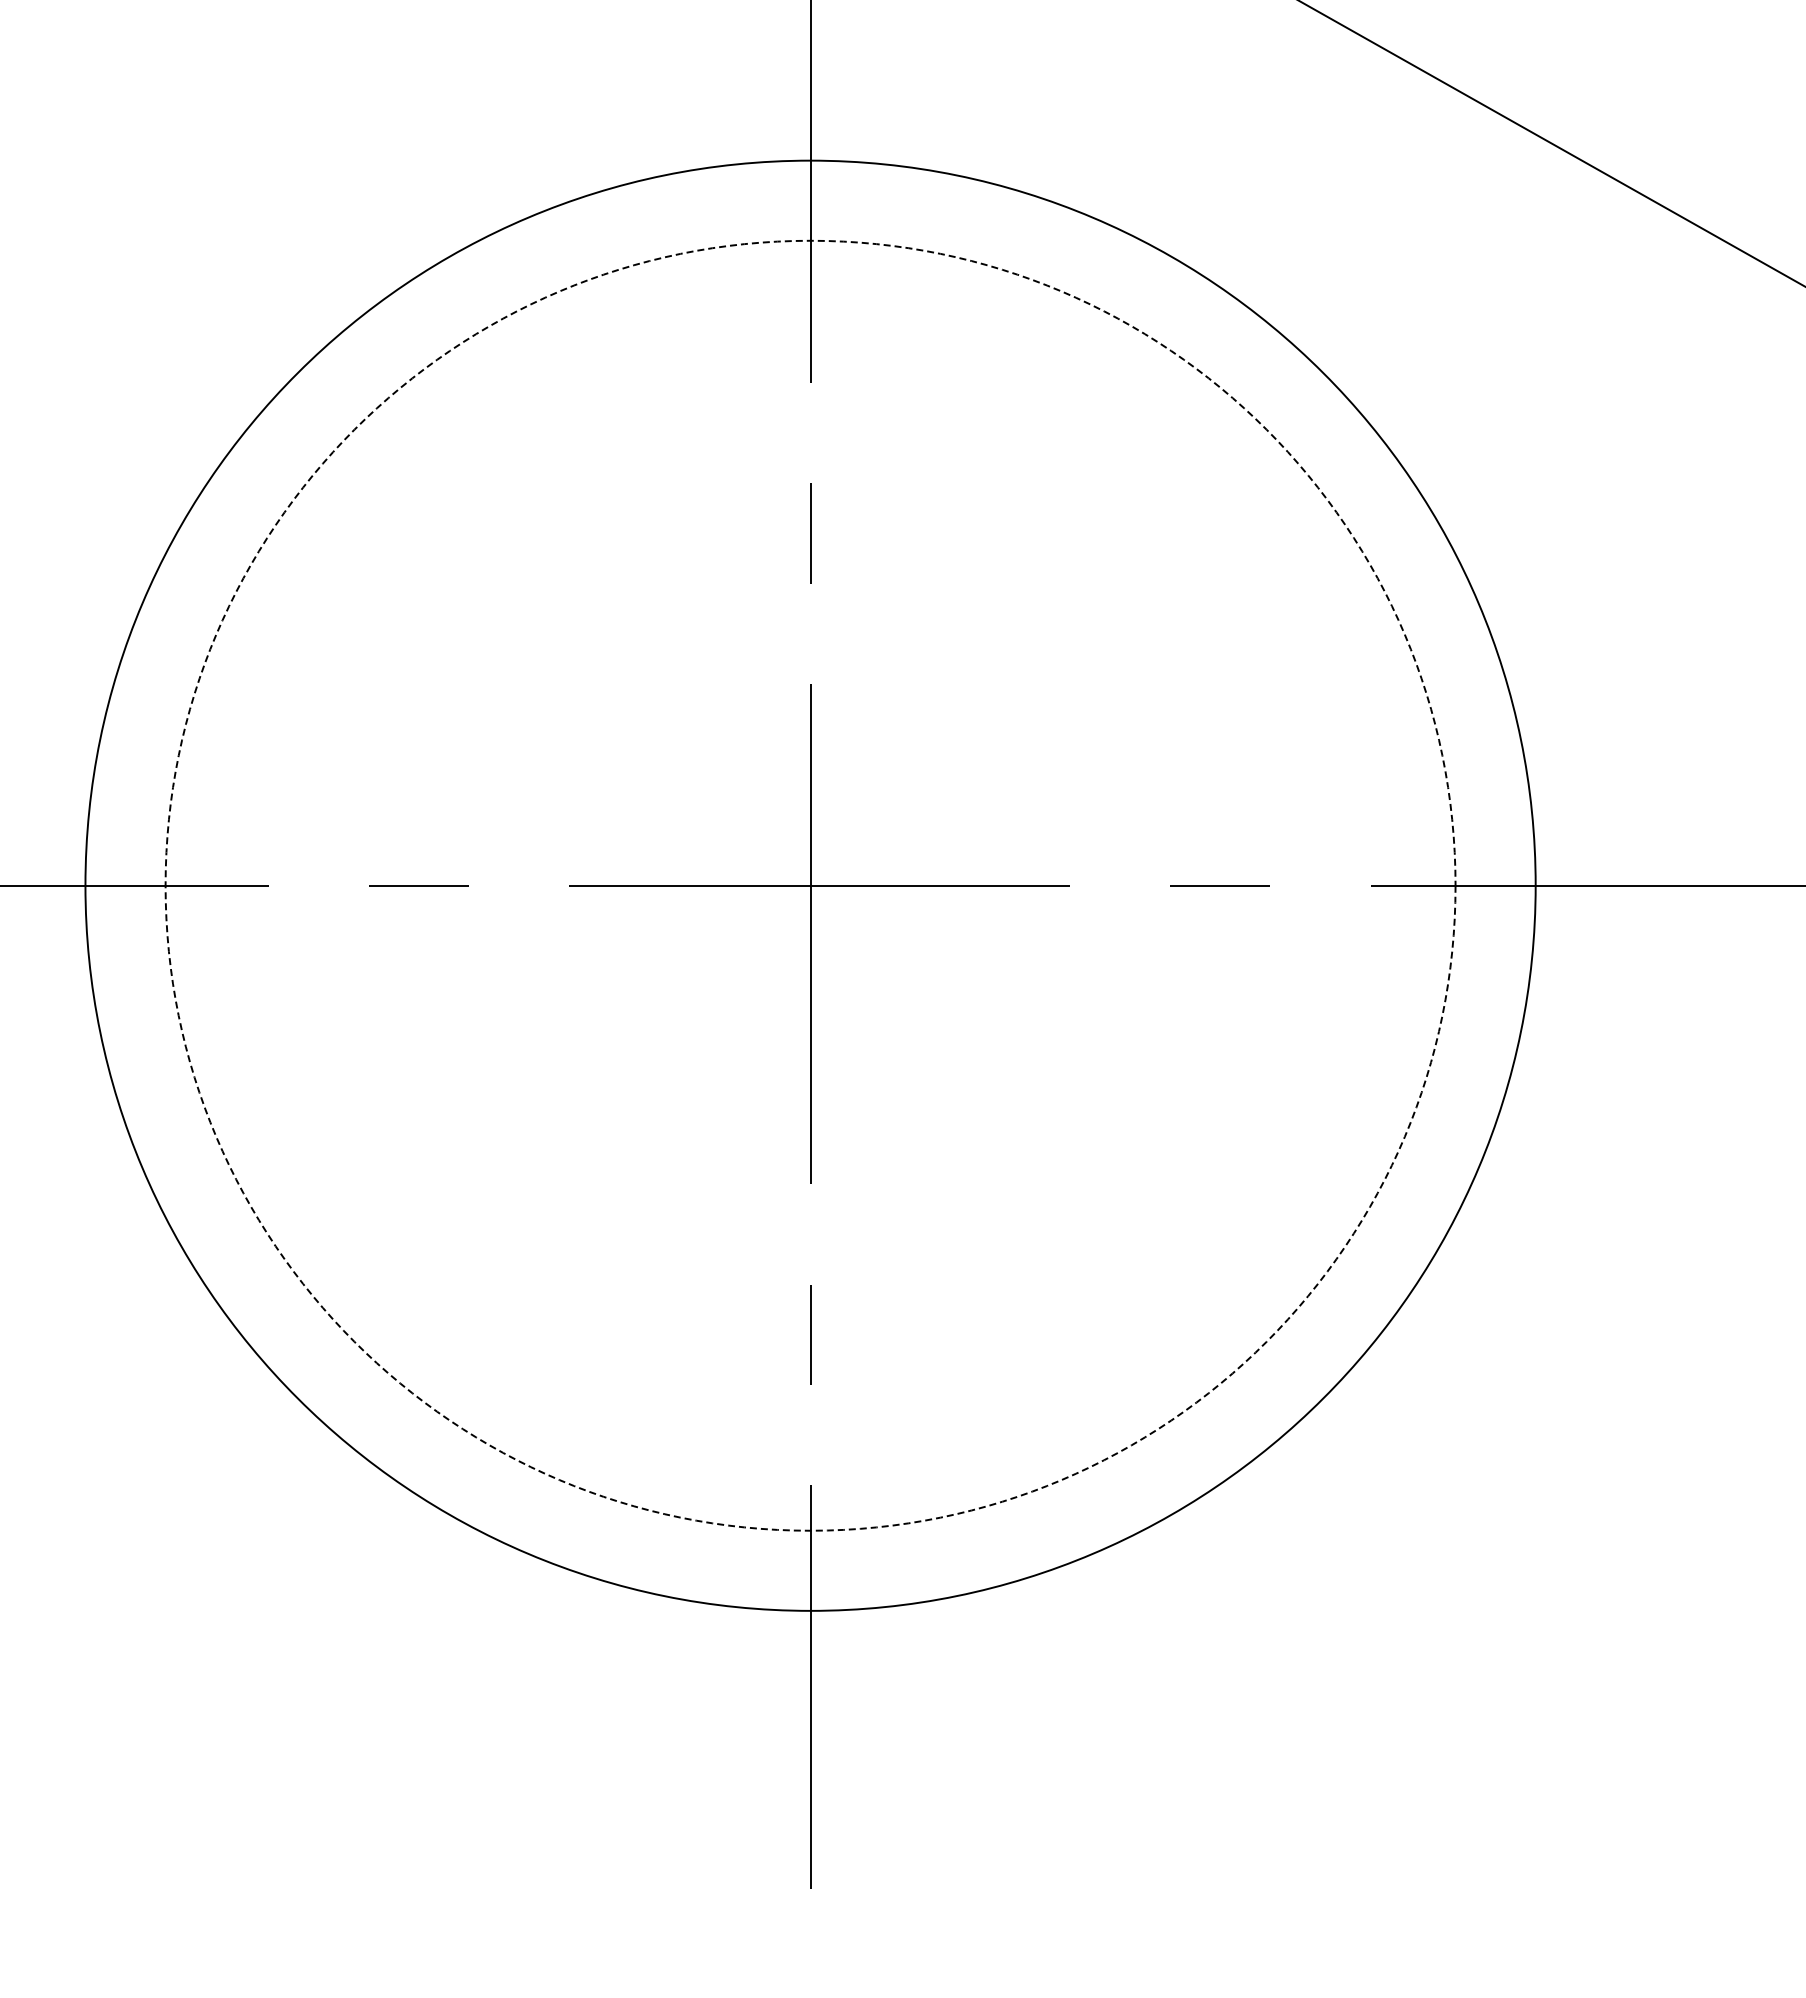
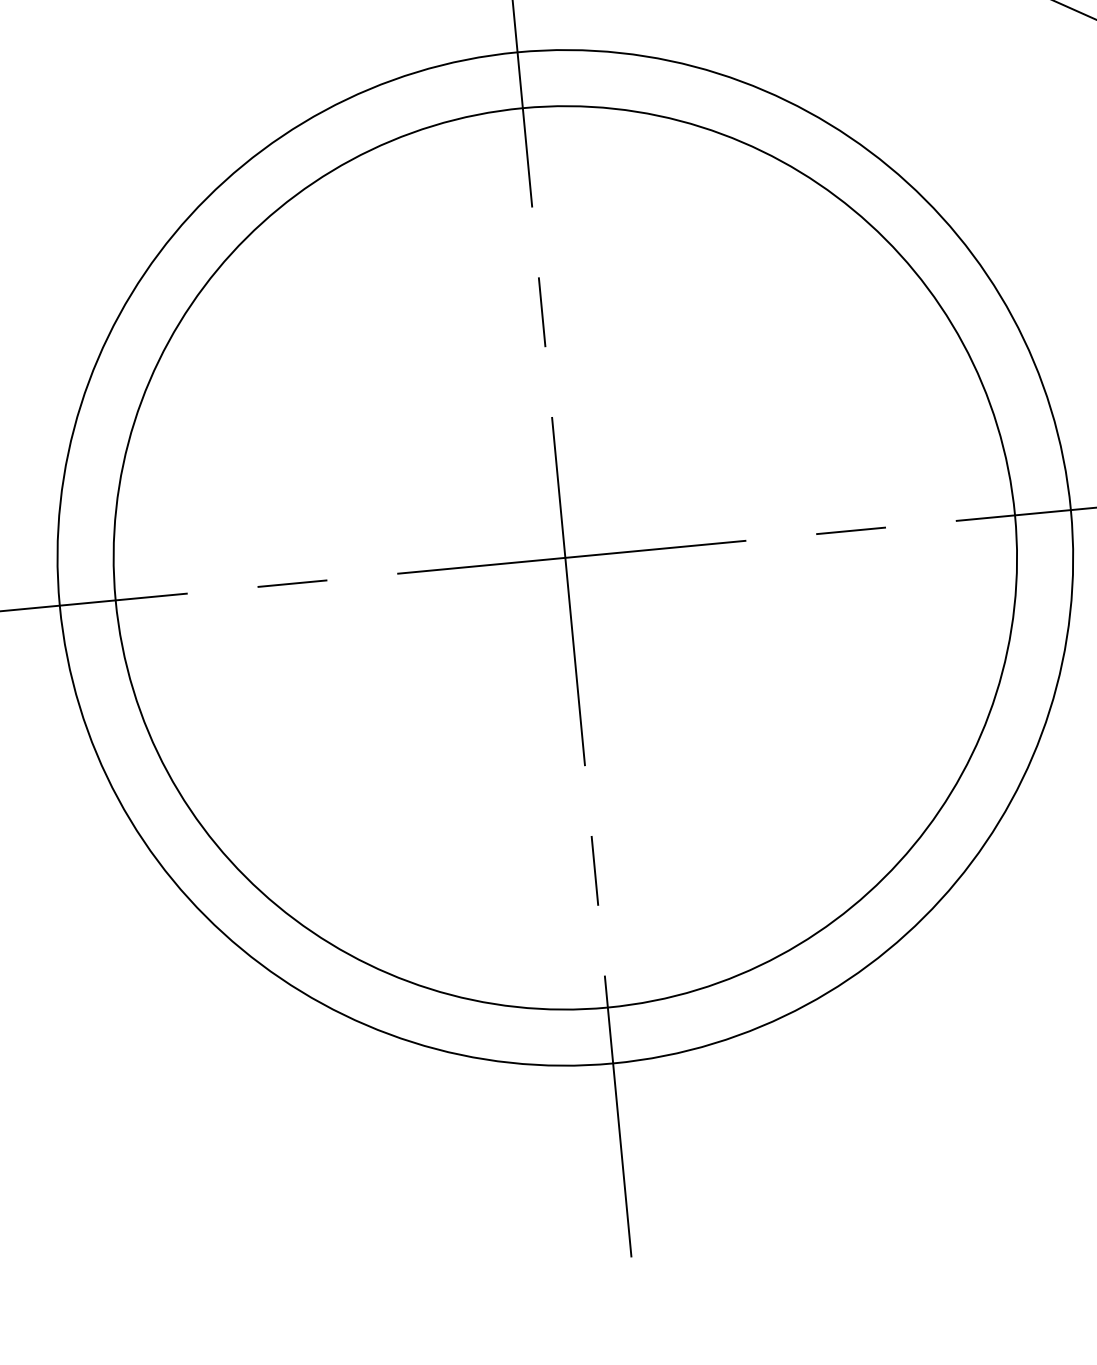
circle: (810, 885) -> (565, 557), dashed -> solid

